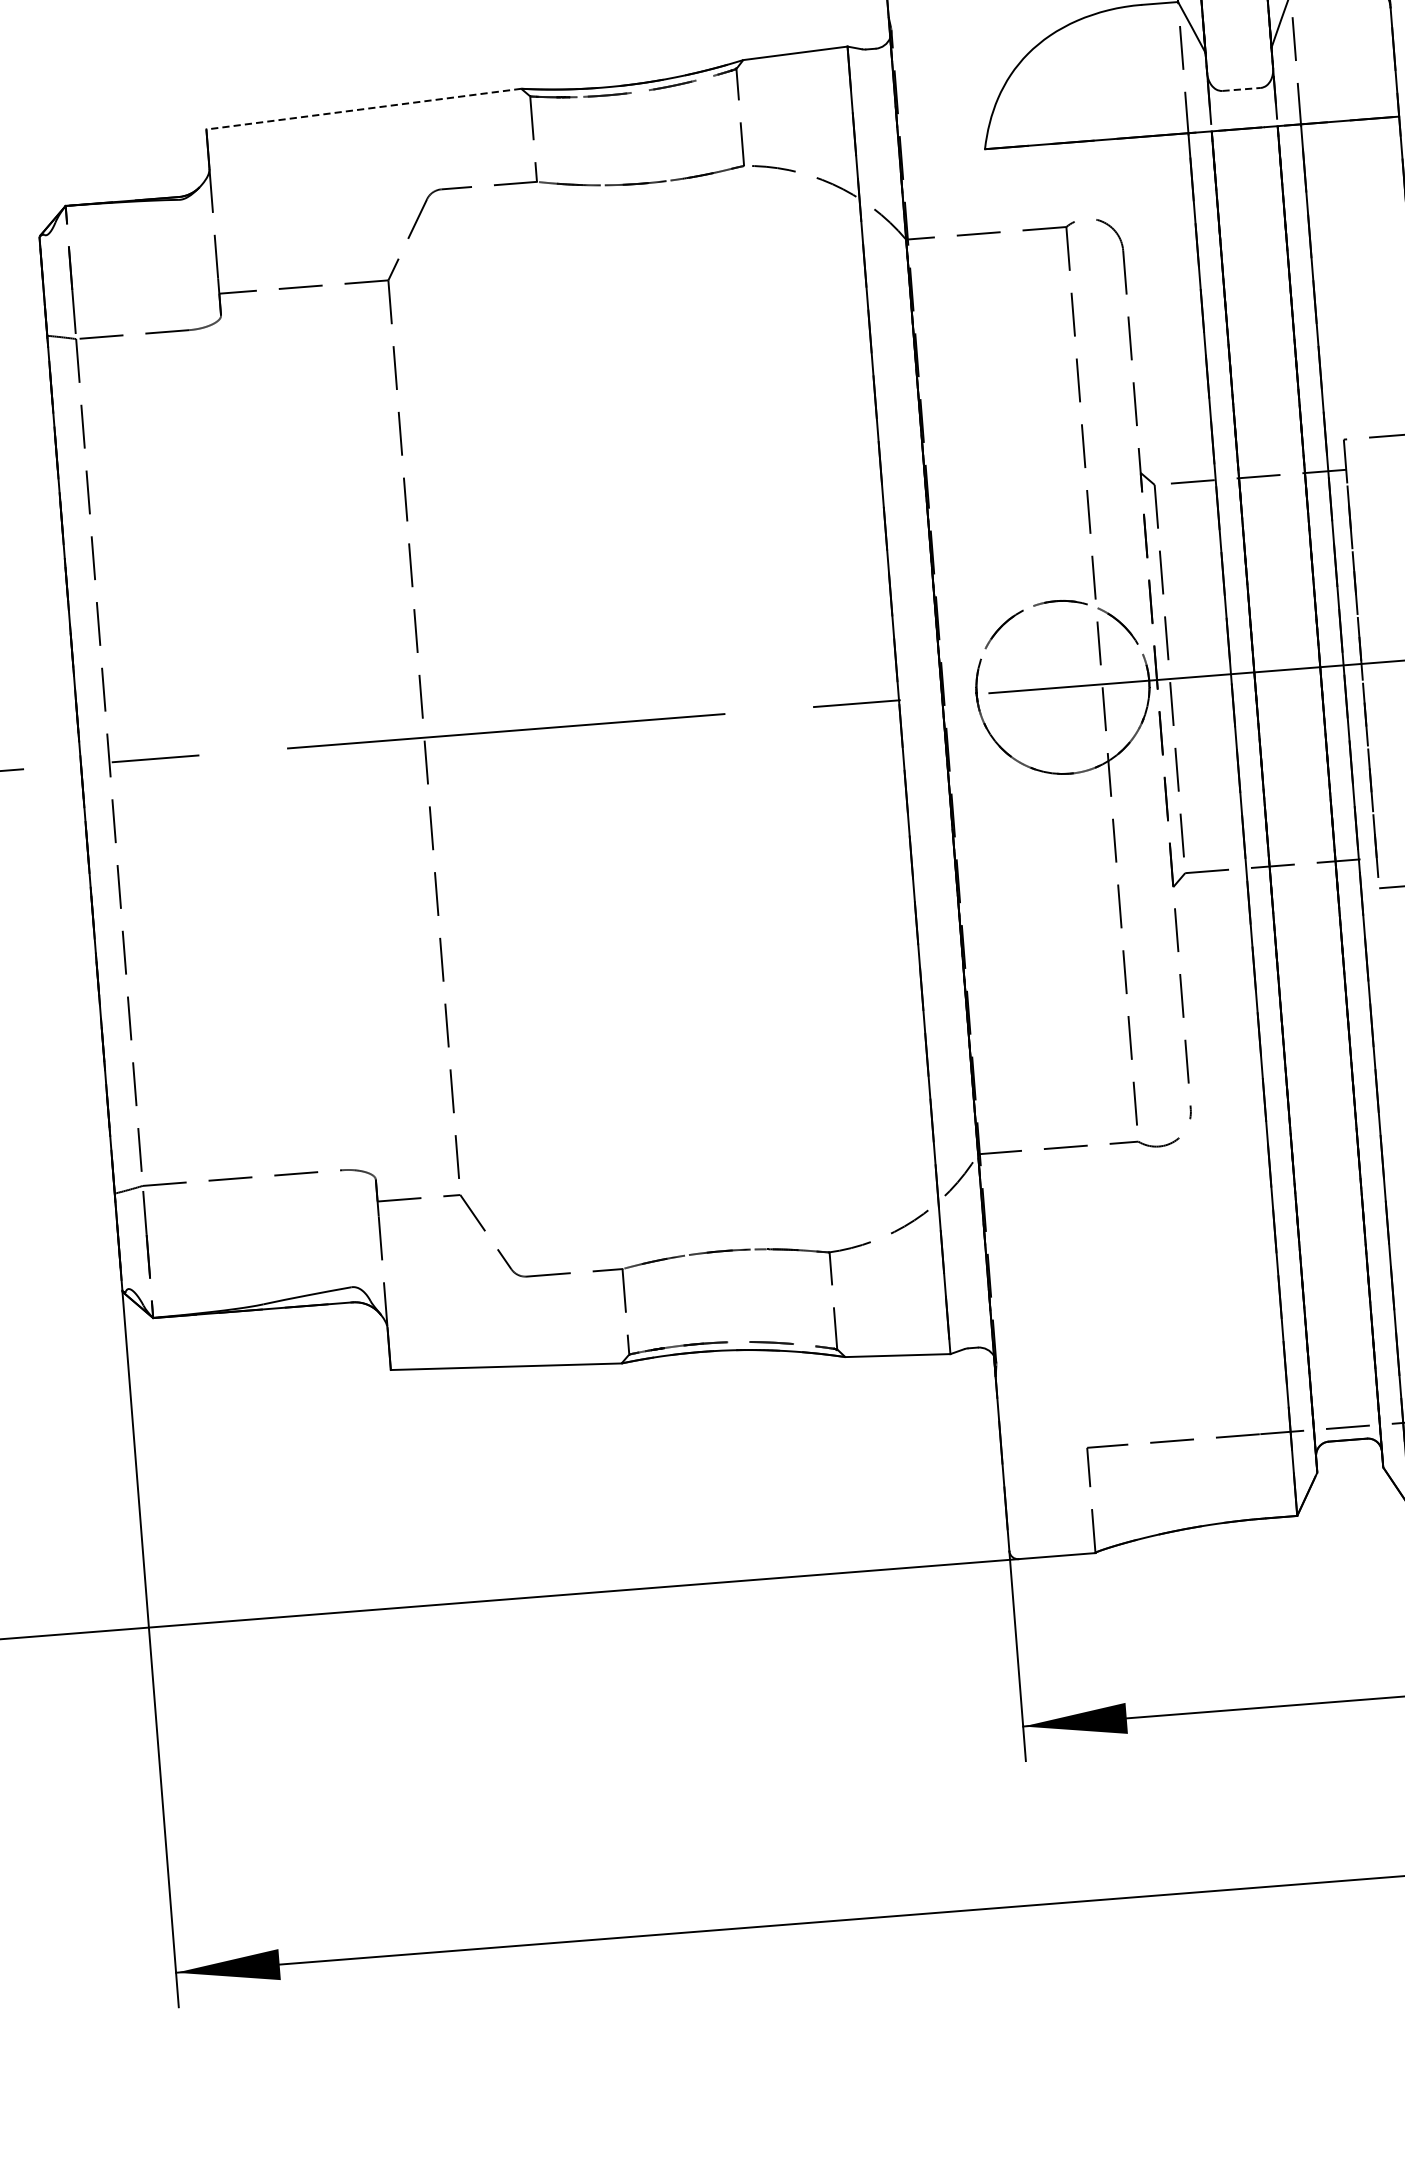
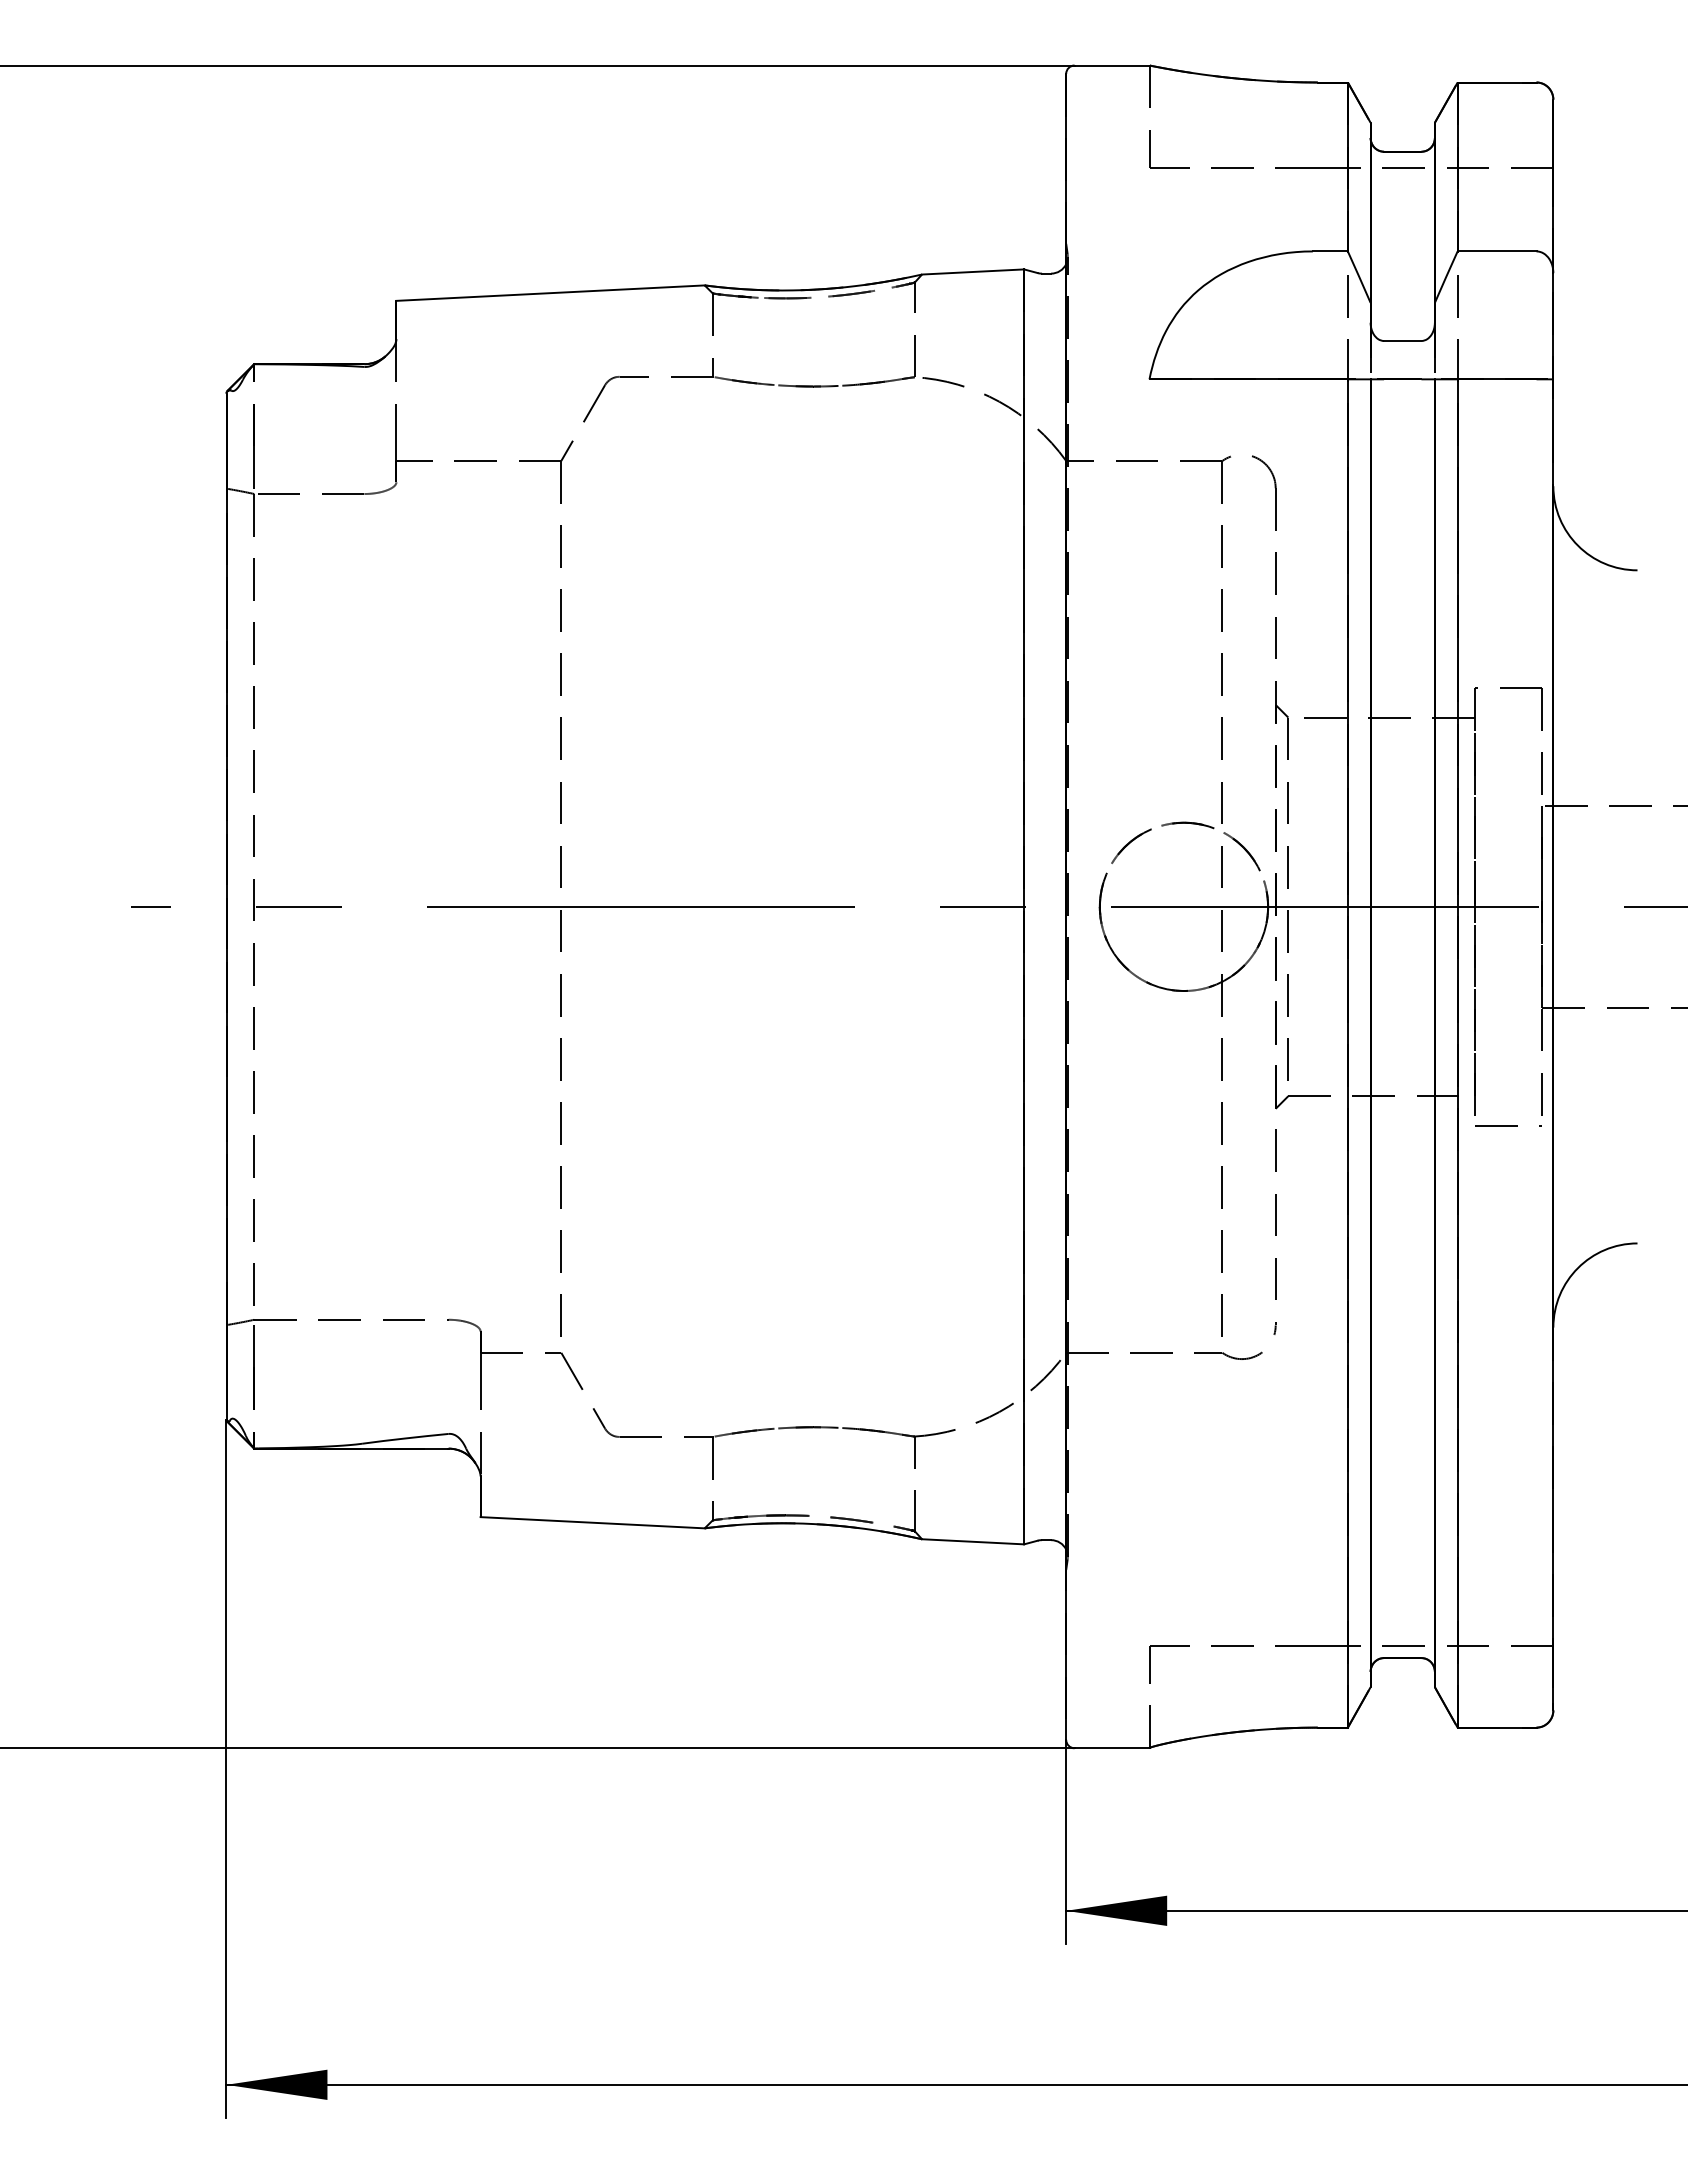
line: (1241, 89) -> (1402, 341), dashed -> solid
line: (363, 109) -> (550, 293), dashed -> solid

